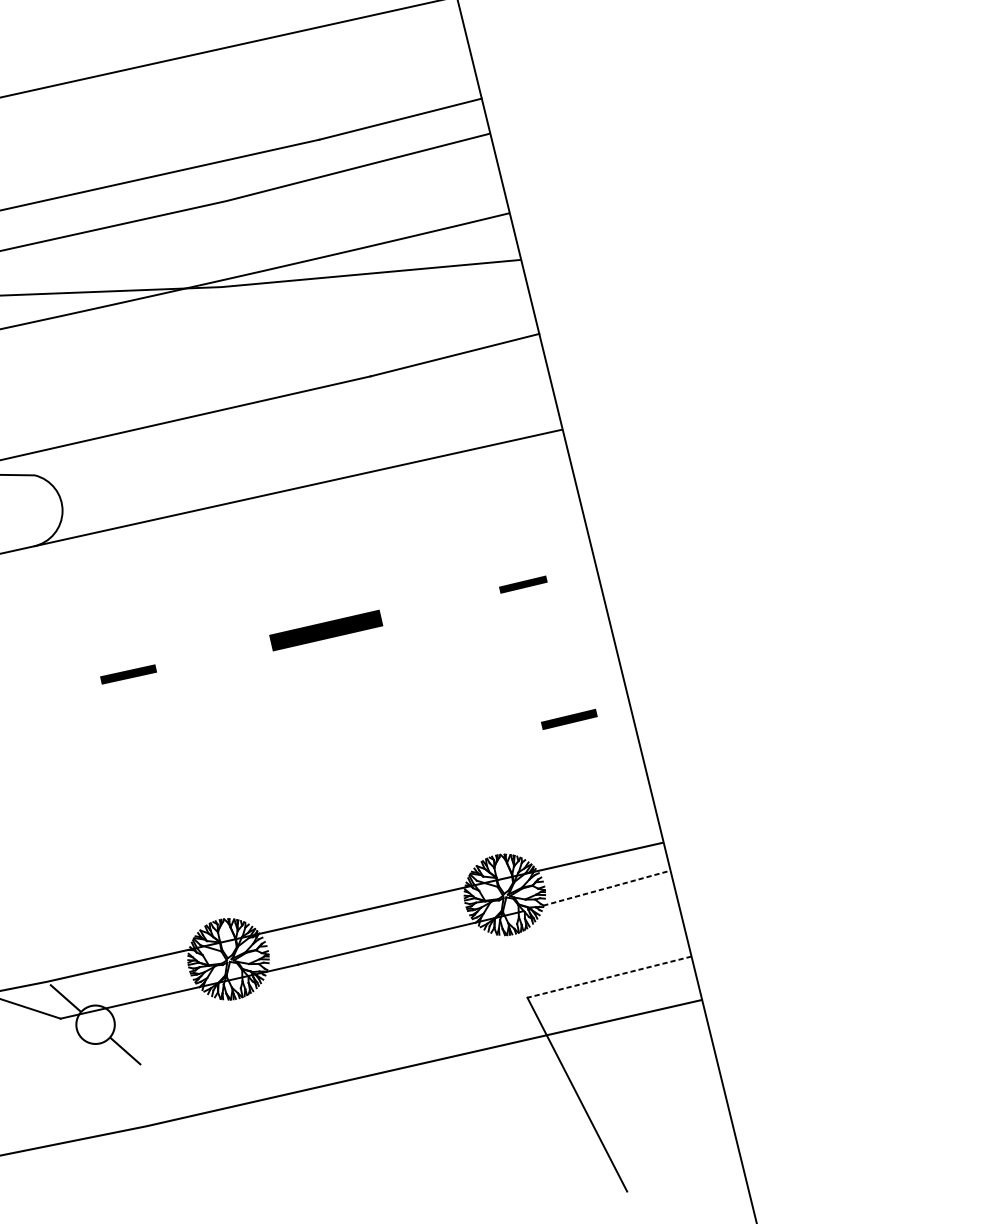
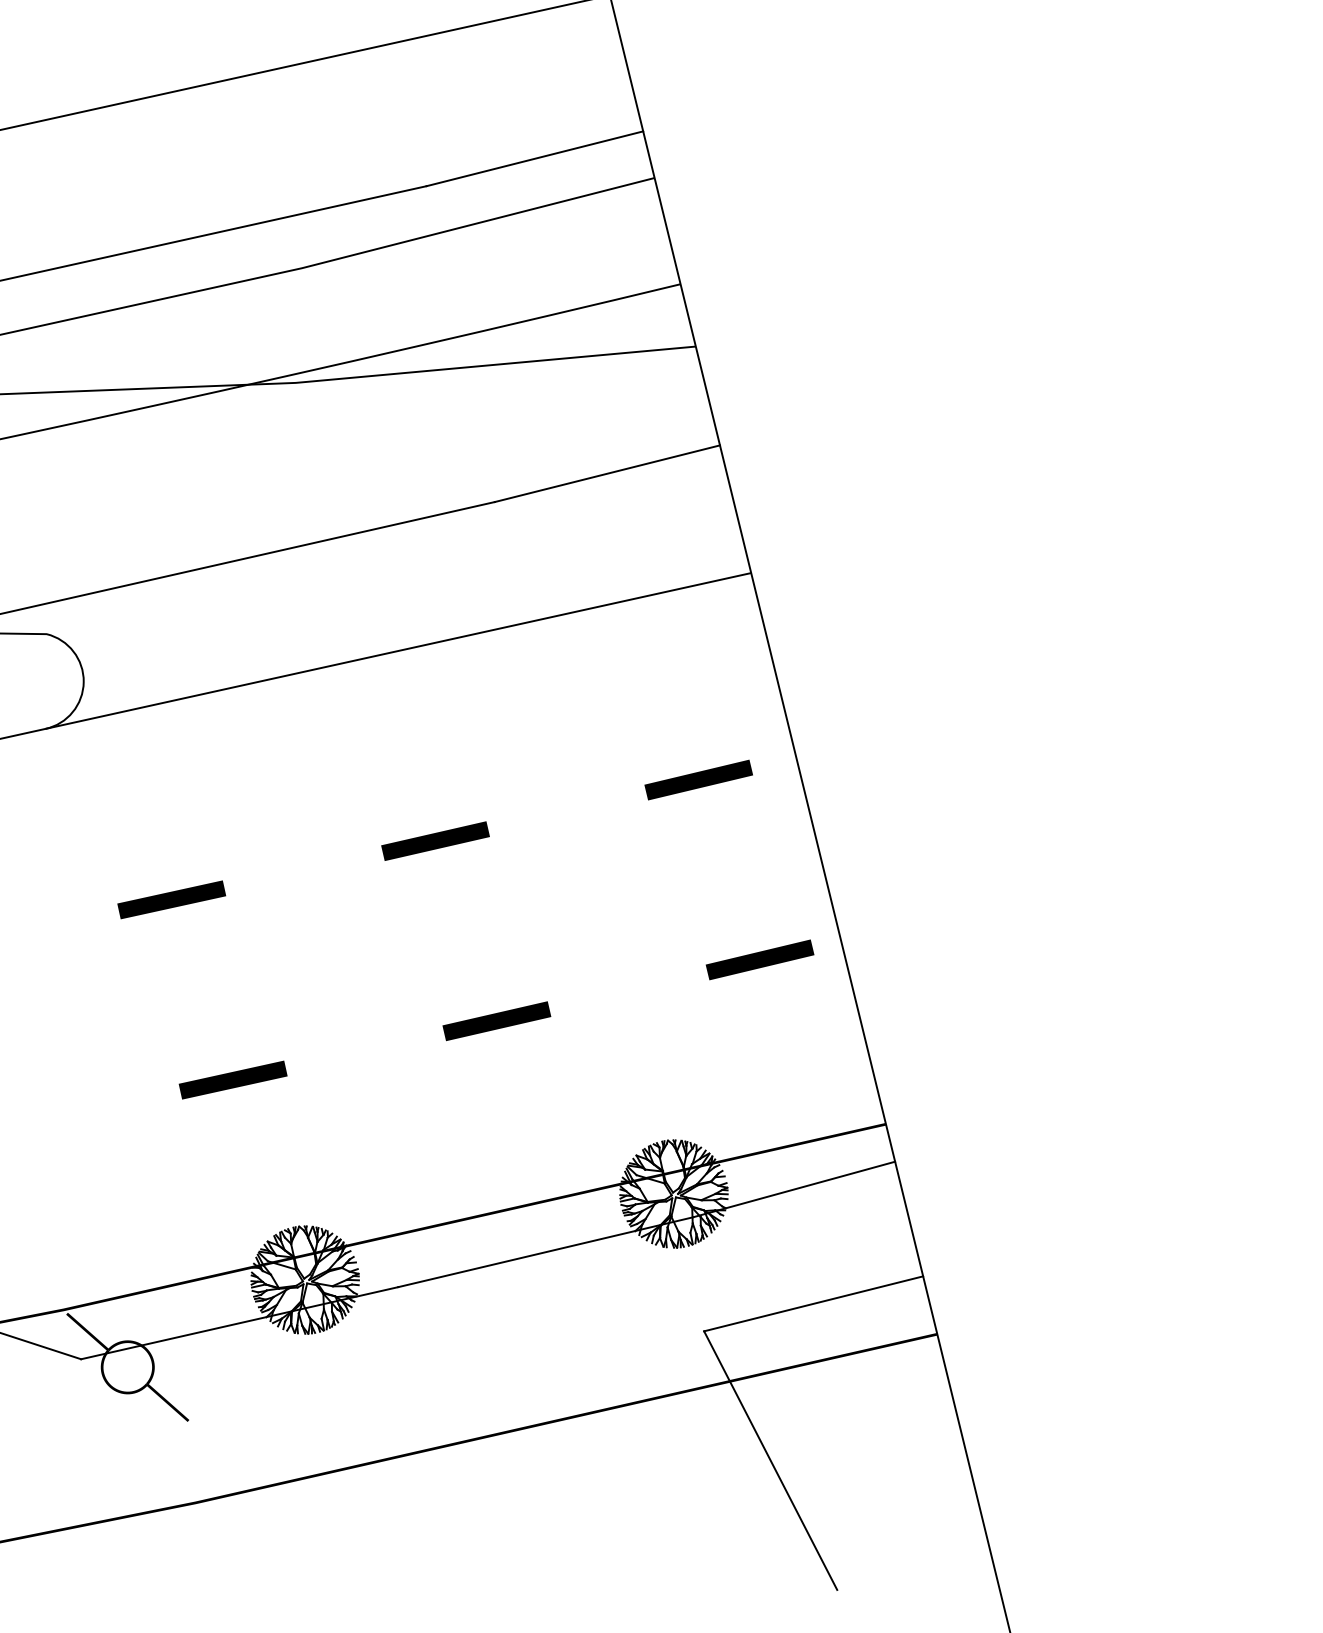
part: (523, 584) -> (698, 779), size x1.67
part: (326, 629) -> (435, 840), size x0.71
part: (128, 674) -> (171, 899), size x1.43
part: (568, 719) -> (759, 959), size x1.43
part: (371, 765) -> (496, 1021), added
part: (174, 809) -> (232, 1079), added
line: (595, 891) -> (794, 1189), dashed -> solid
line: (609, 976) -> (813, 1303), dashed -> solid

